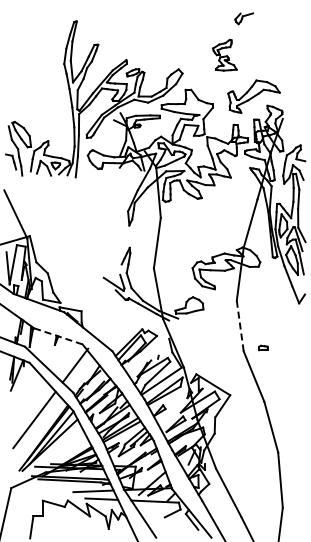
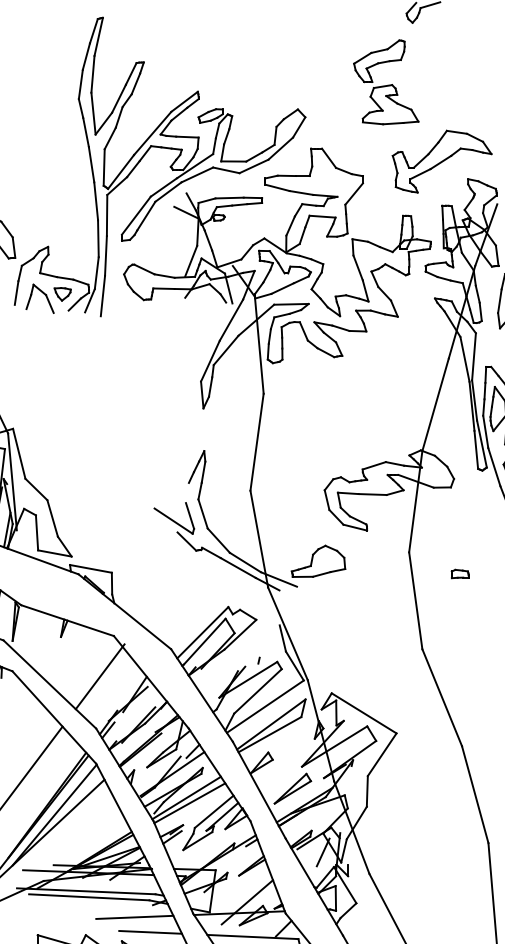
part: (224, 55) -> (385, 82), size x1.43
line: (240, 326) -> (416, 601), dashed -> solid
line: (57, 336) -> (65, 620), dashed -> solid
part: (263, 347) -> (460, 573), moved

